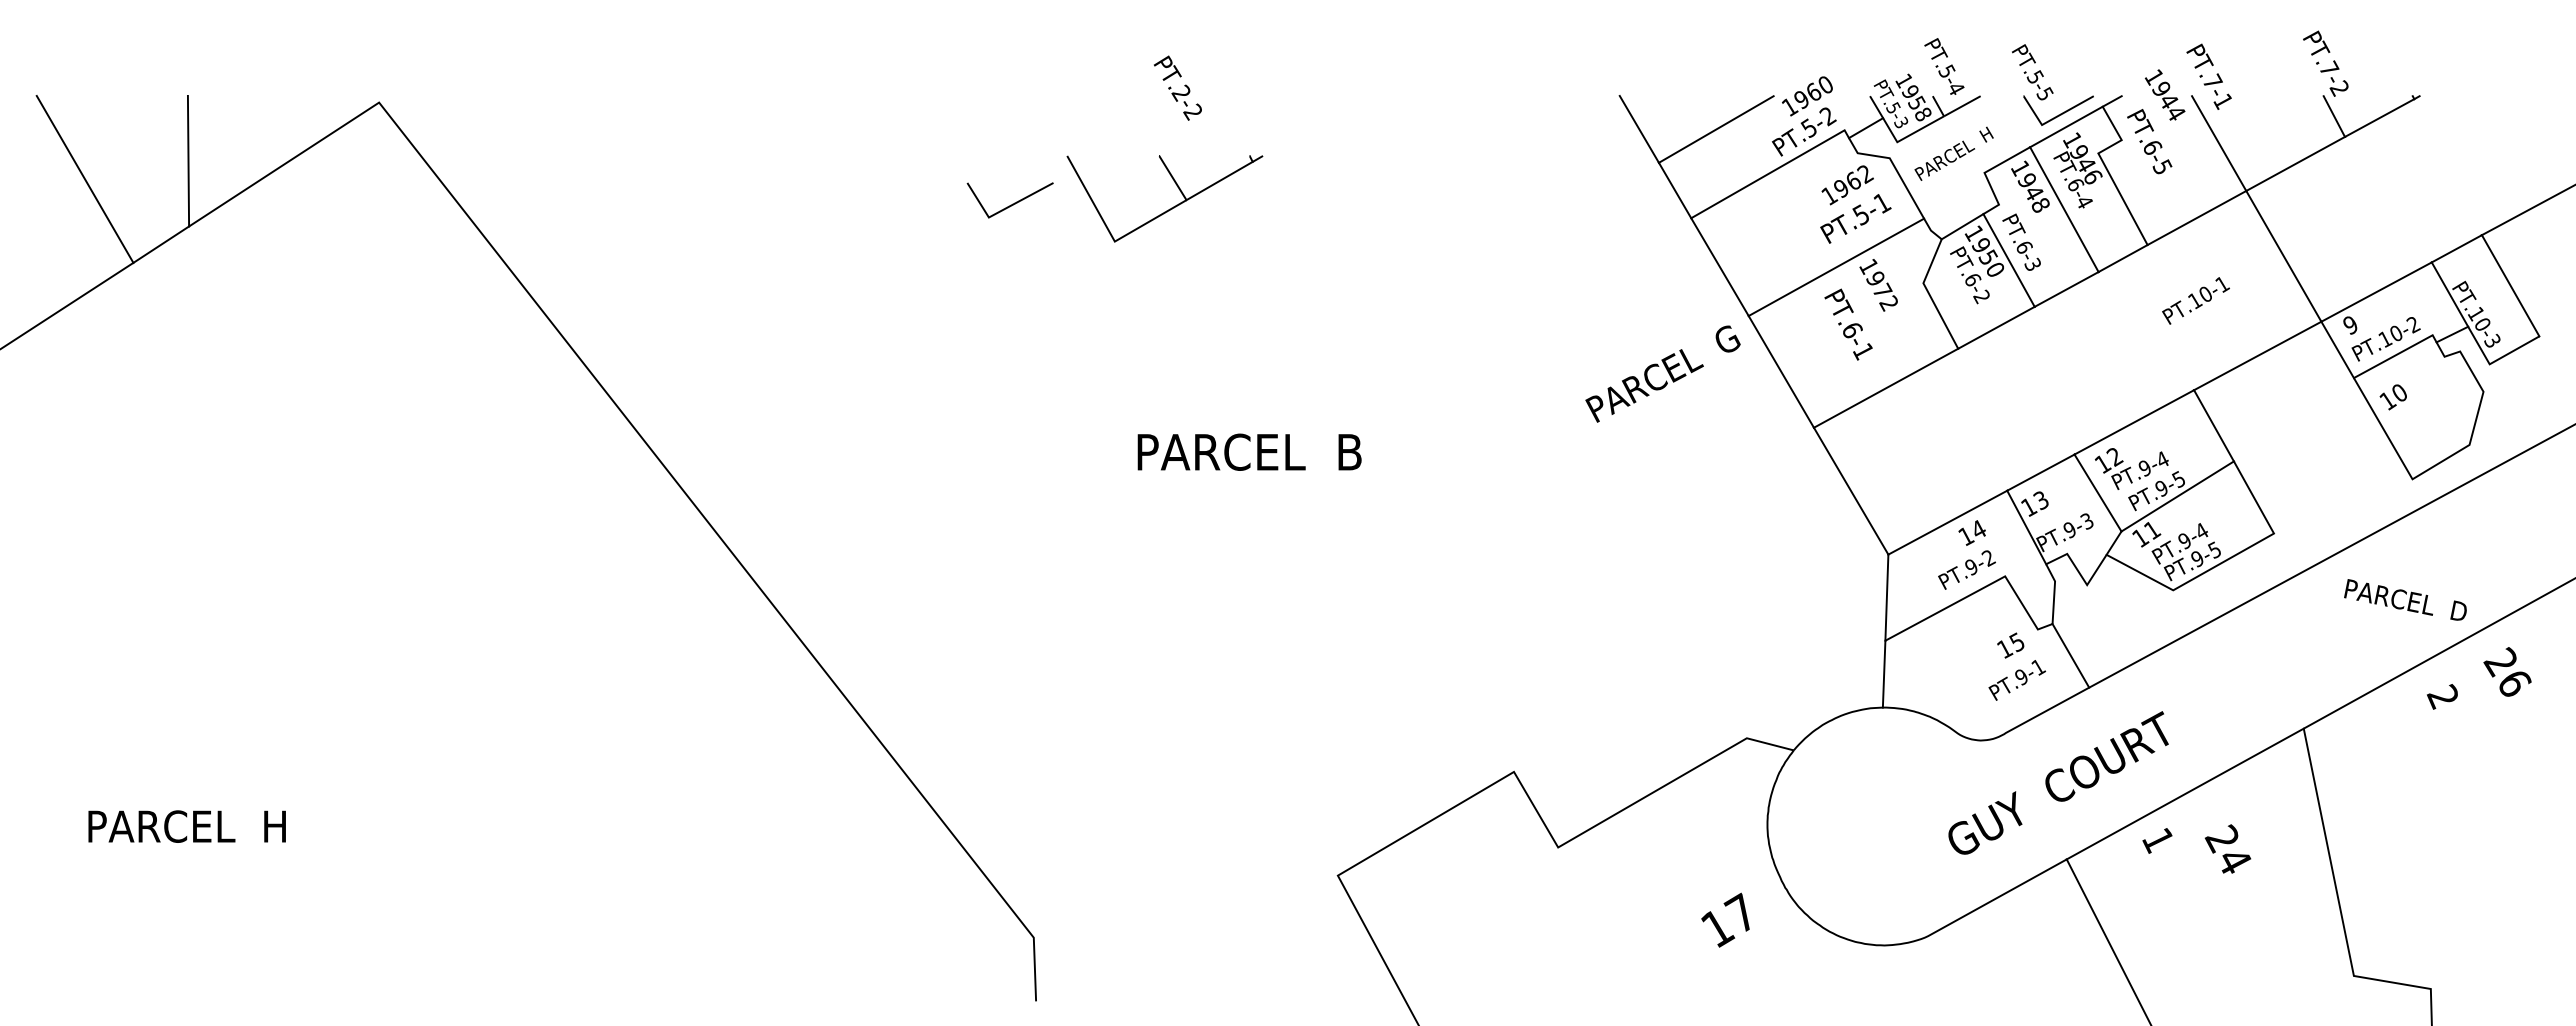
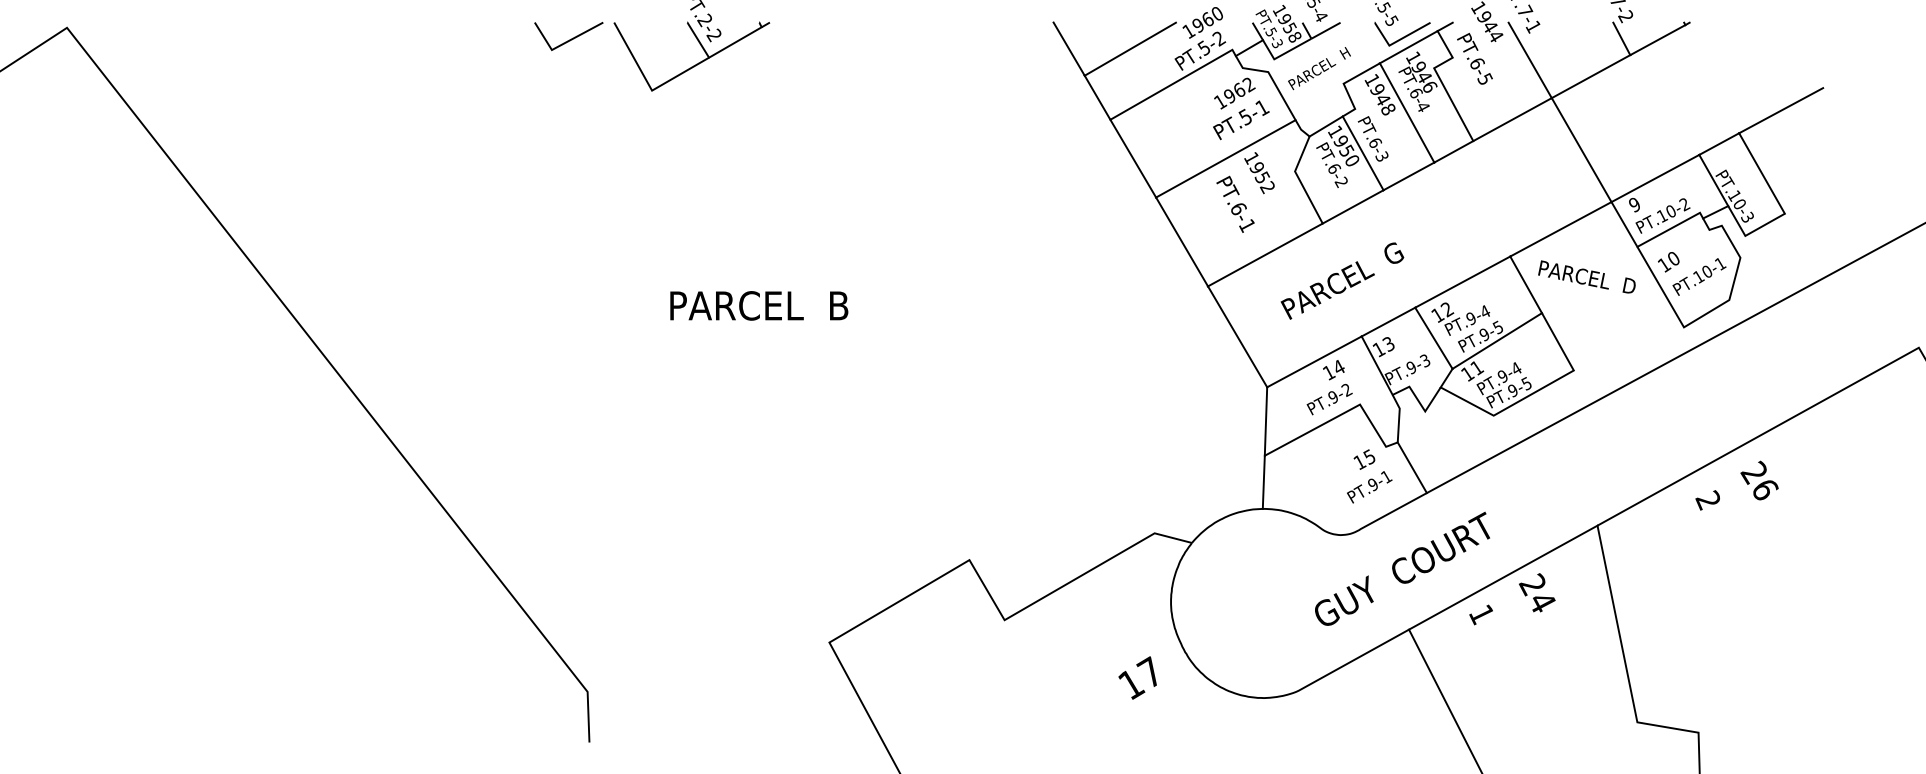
line: (1010, 204) -> (569, 39), moved
part: (1169, 208) -> (695, 64), moved
text: (1882, 290) -> (1262, 177), 1972 -> 1952
text: (2195, 300) -> (1699, 276), moved
text: (1662, 373) -> (1342, 280), moved
text: (2405, 599) -> (1586, 276), moved
text: (2227, 848) -> (1536, 592), moved

